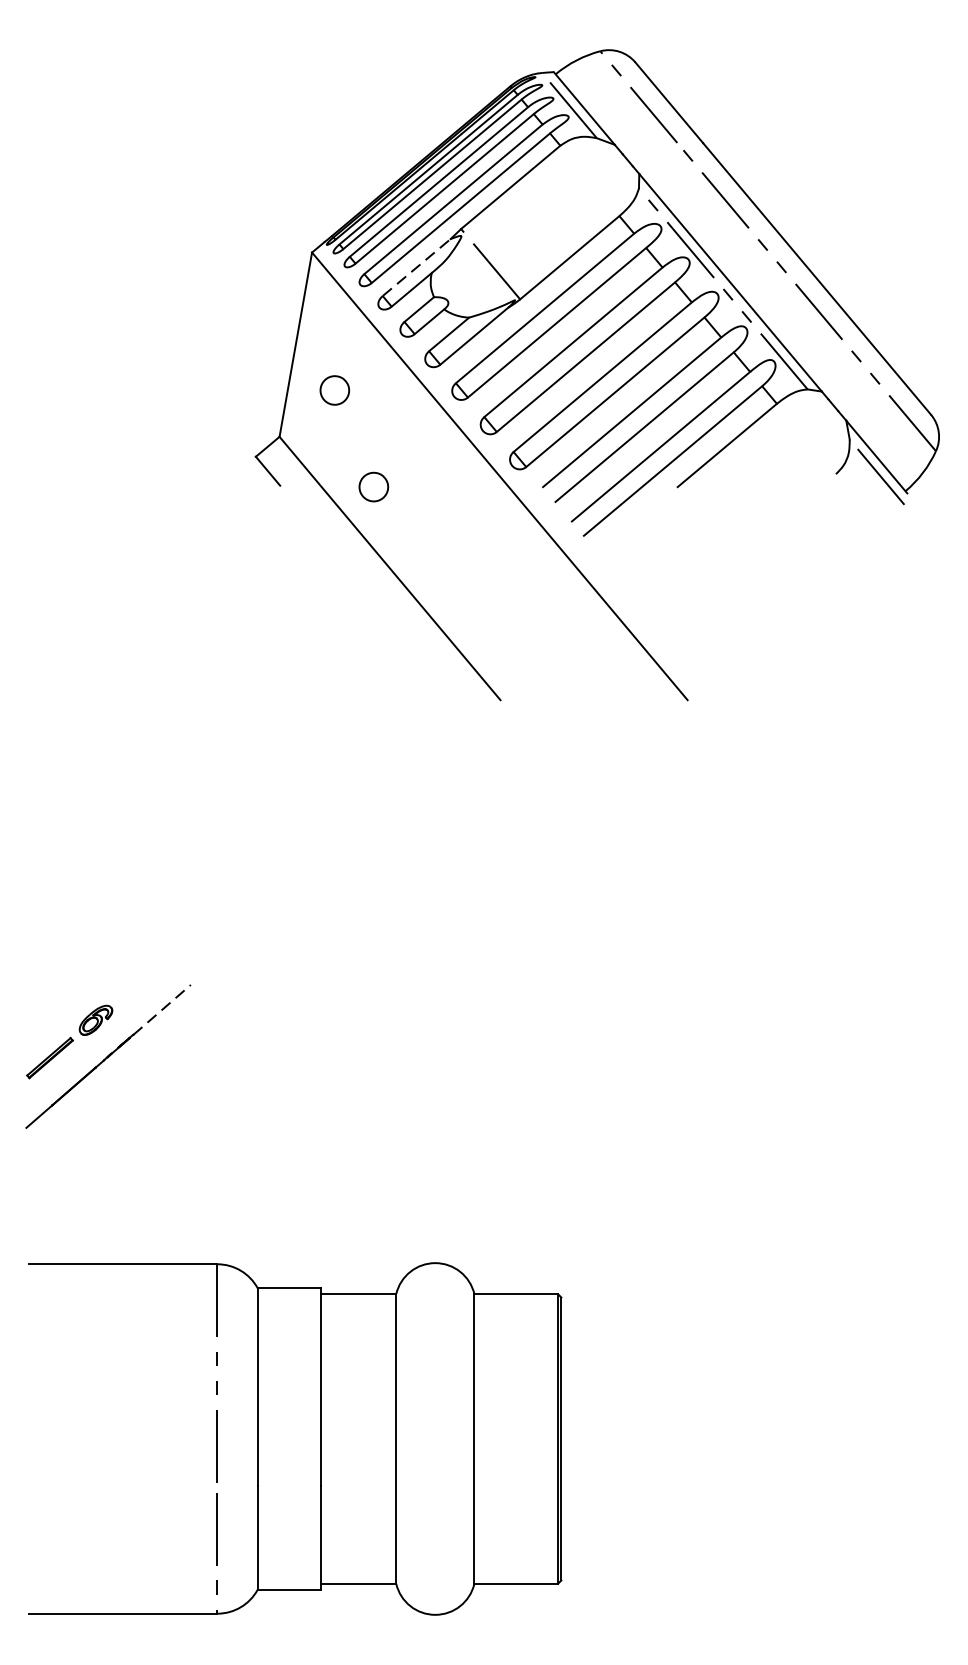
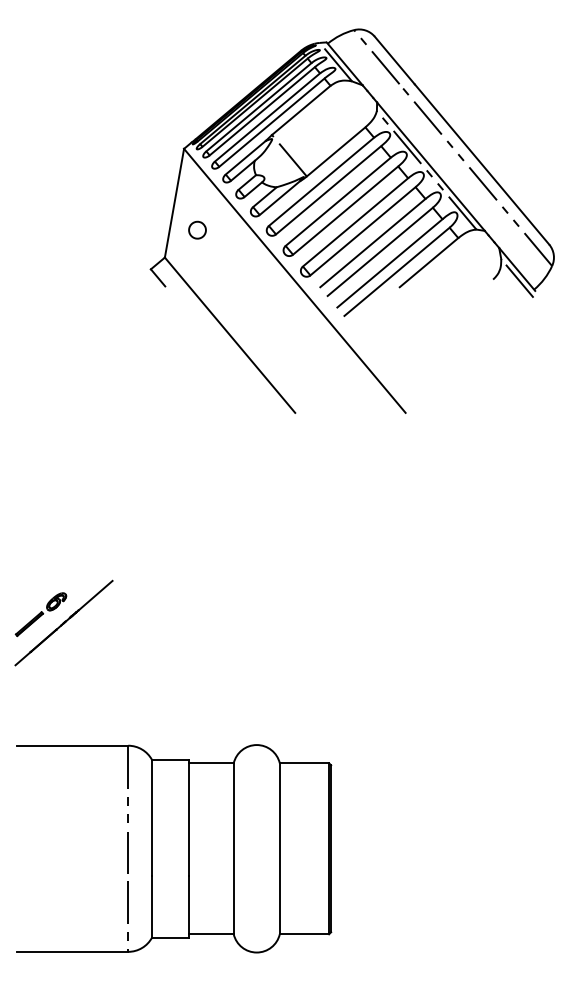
line: (417, 267) -> (246, 157), dashed -> solid
part: (373, 485) -> (220, 286), removed
line: (161, 1009) -> (95, 595), dashed -> solid

